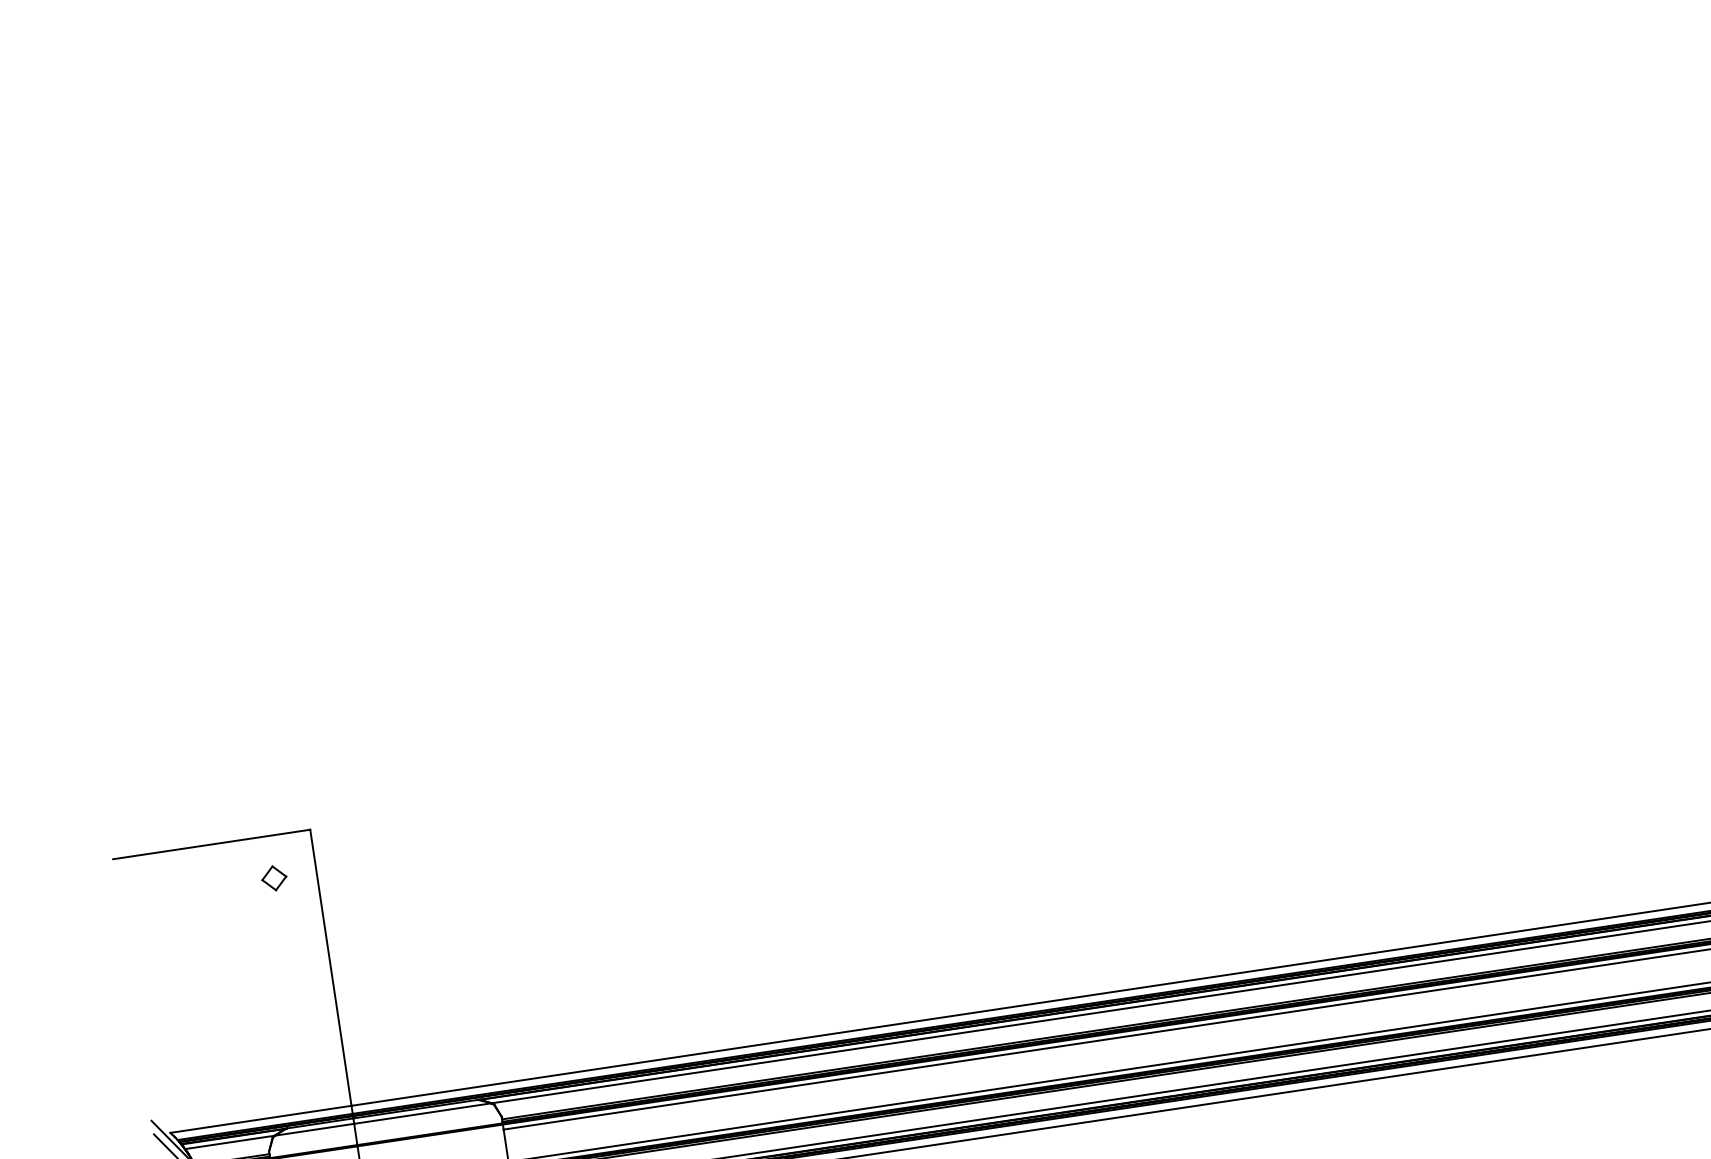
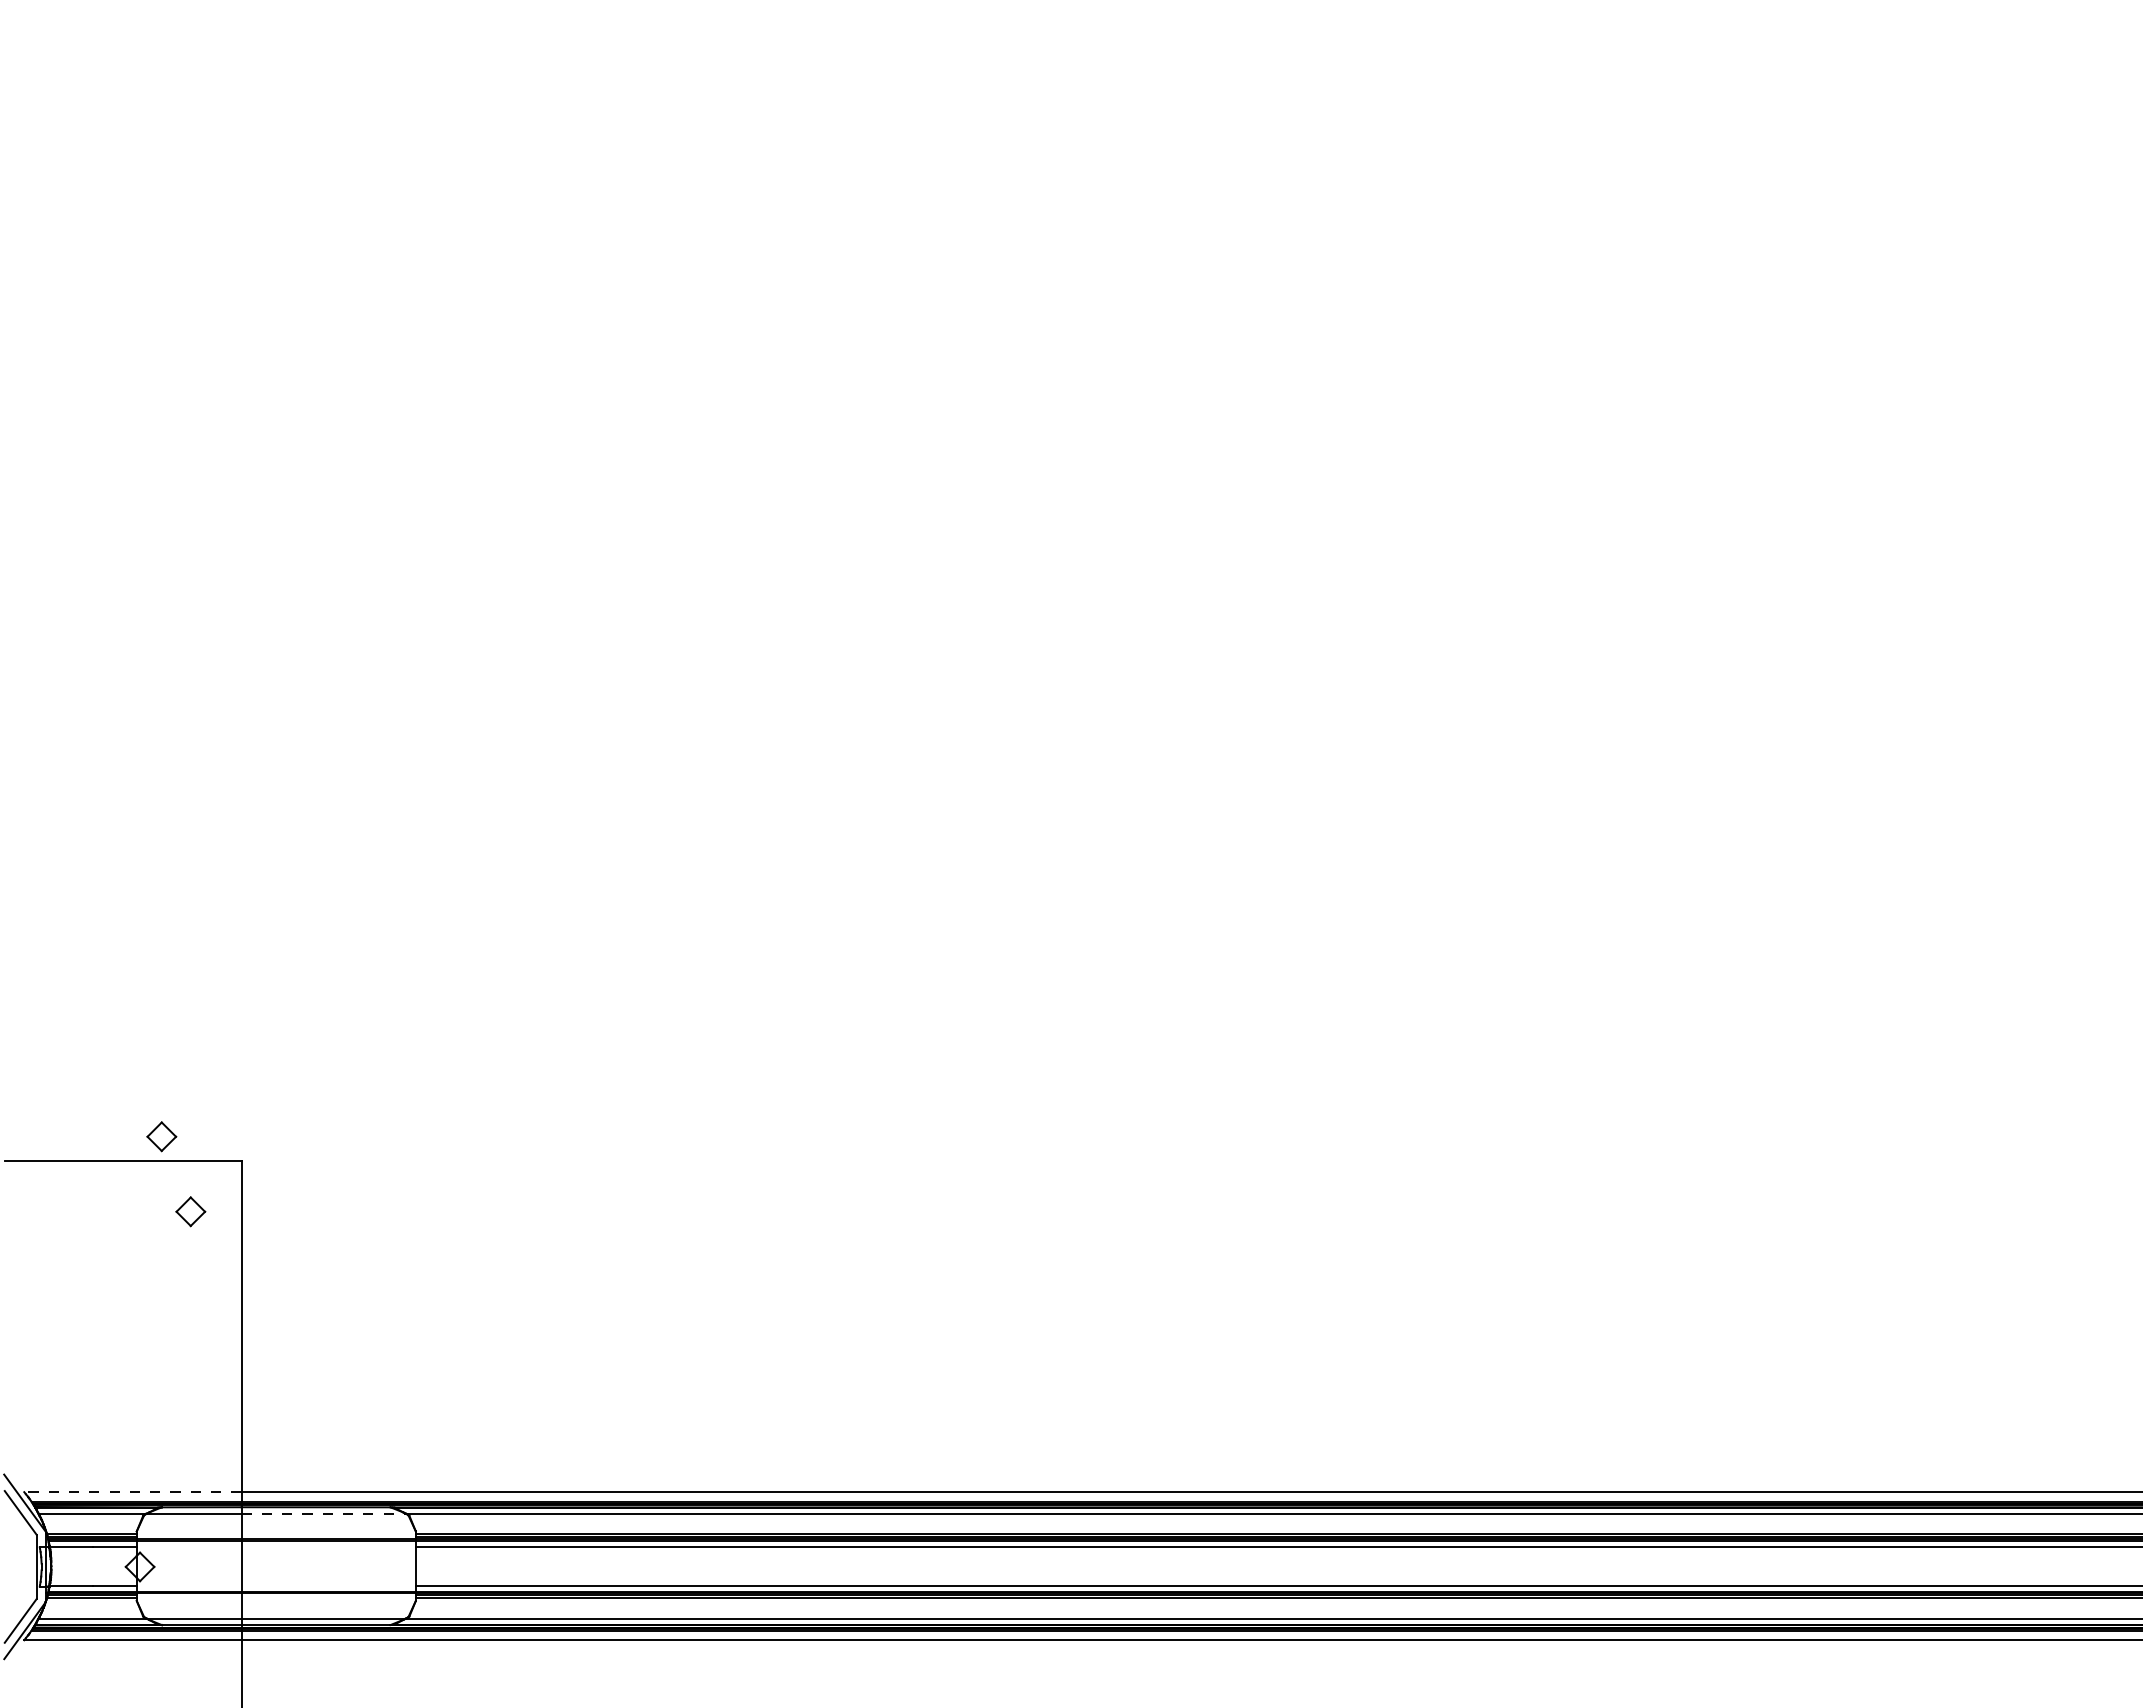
part: (240, 819) -> (161, 1136), added
line: (423, 1113) -> (324, 1513), solid -> dashed
line: (260, 1119) -> (132, 1492), solid -> dashed

